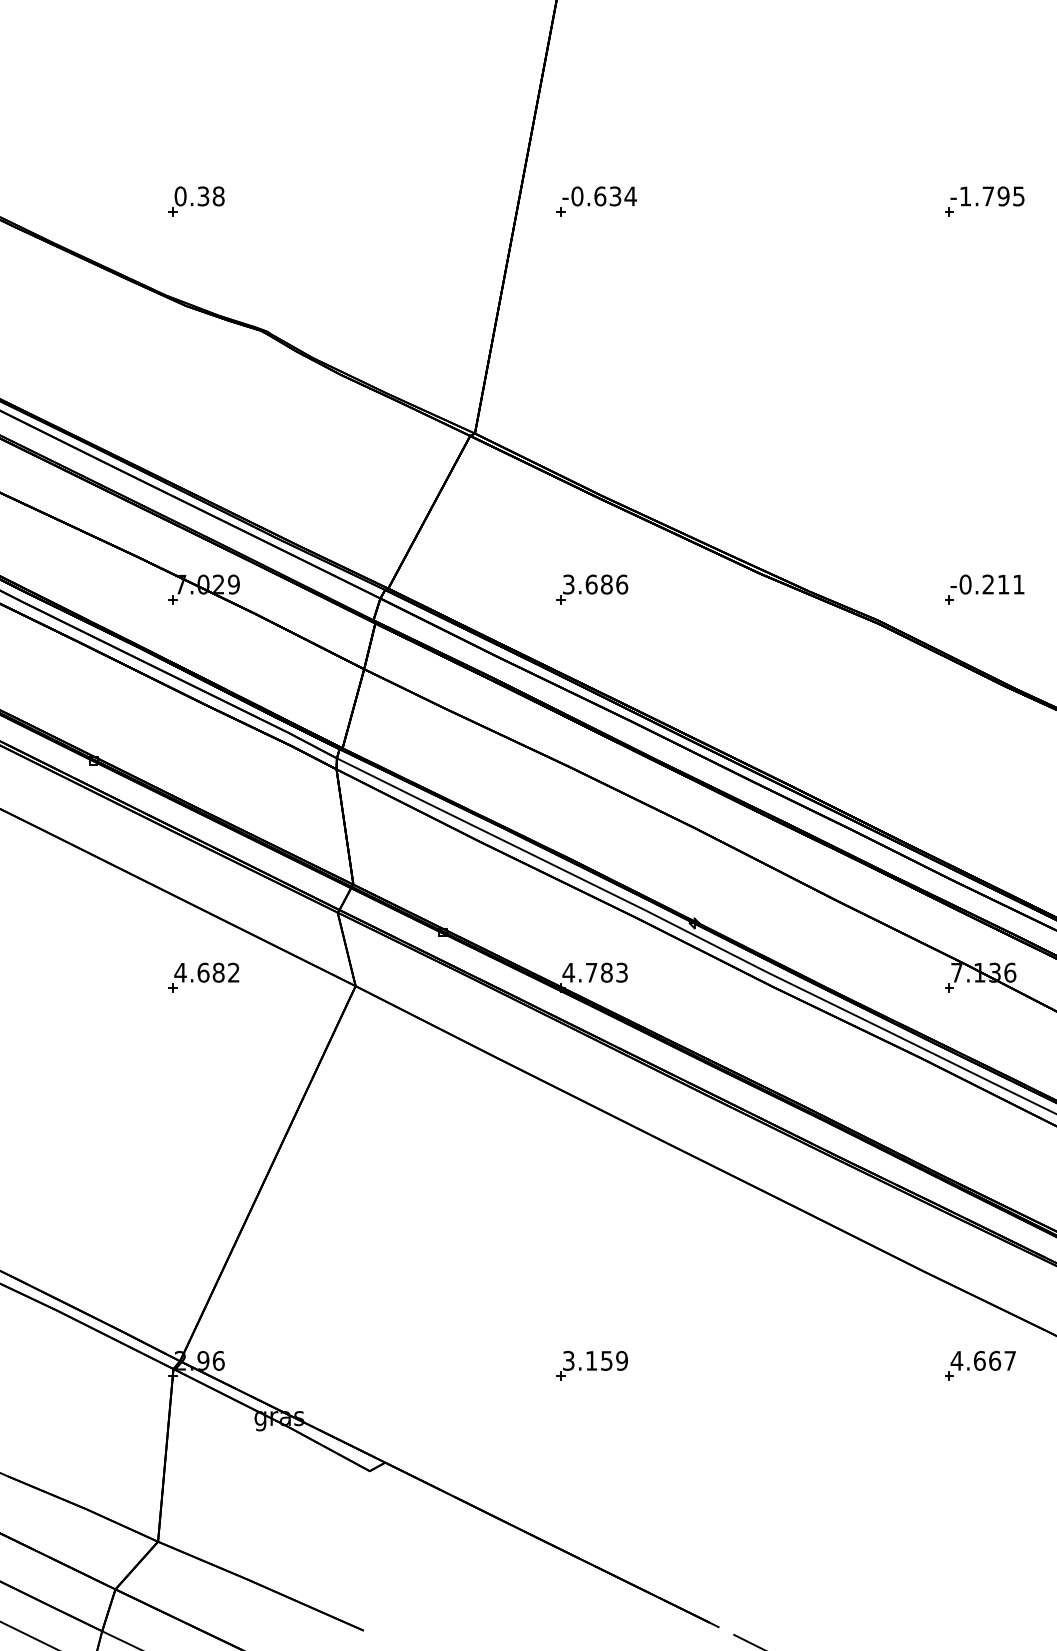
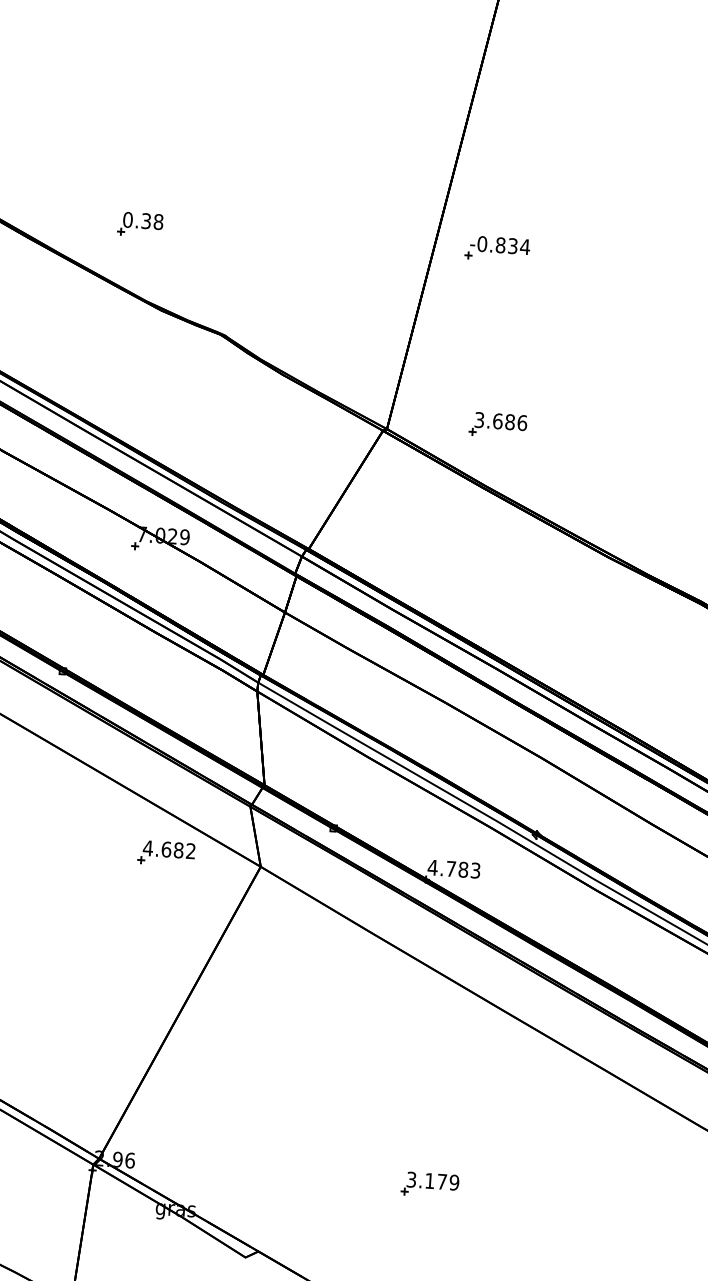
text: (600, 196) -> (500, 245), -0.634 -> -0.834
part: (196, 201) -> (140, 224), moved
part: (592, 589) -> (498, 425), moved
part: (203, 977) -> (166, 853), moved
text: (606, 1360) -> (441, 1181), 3.159 -> 3.179

